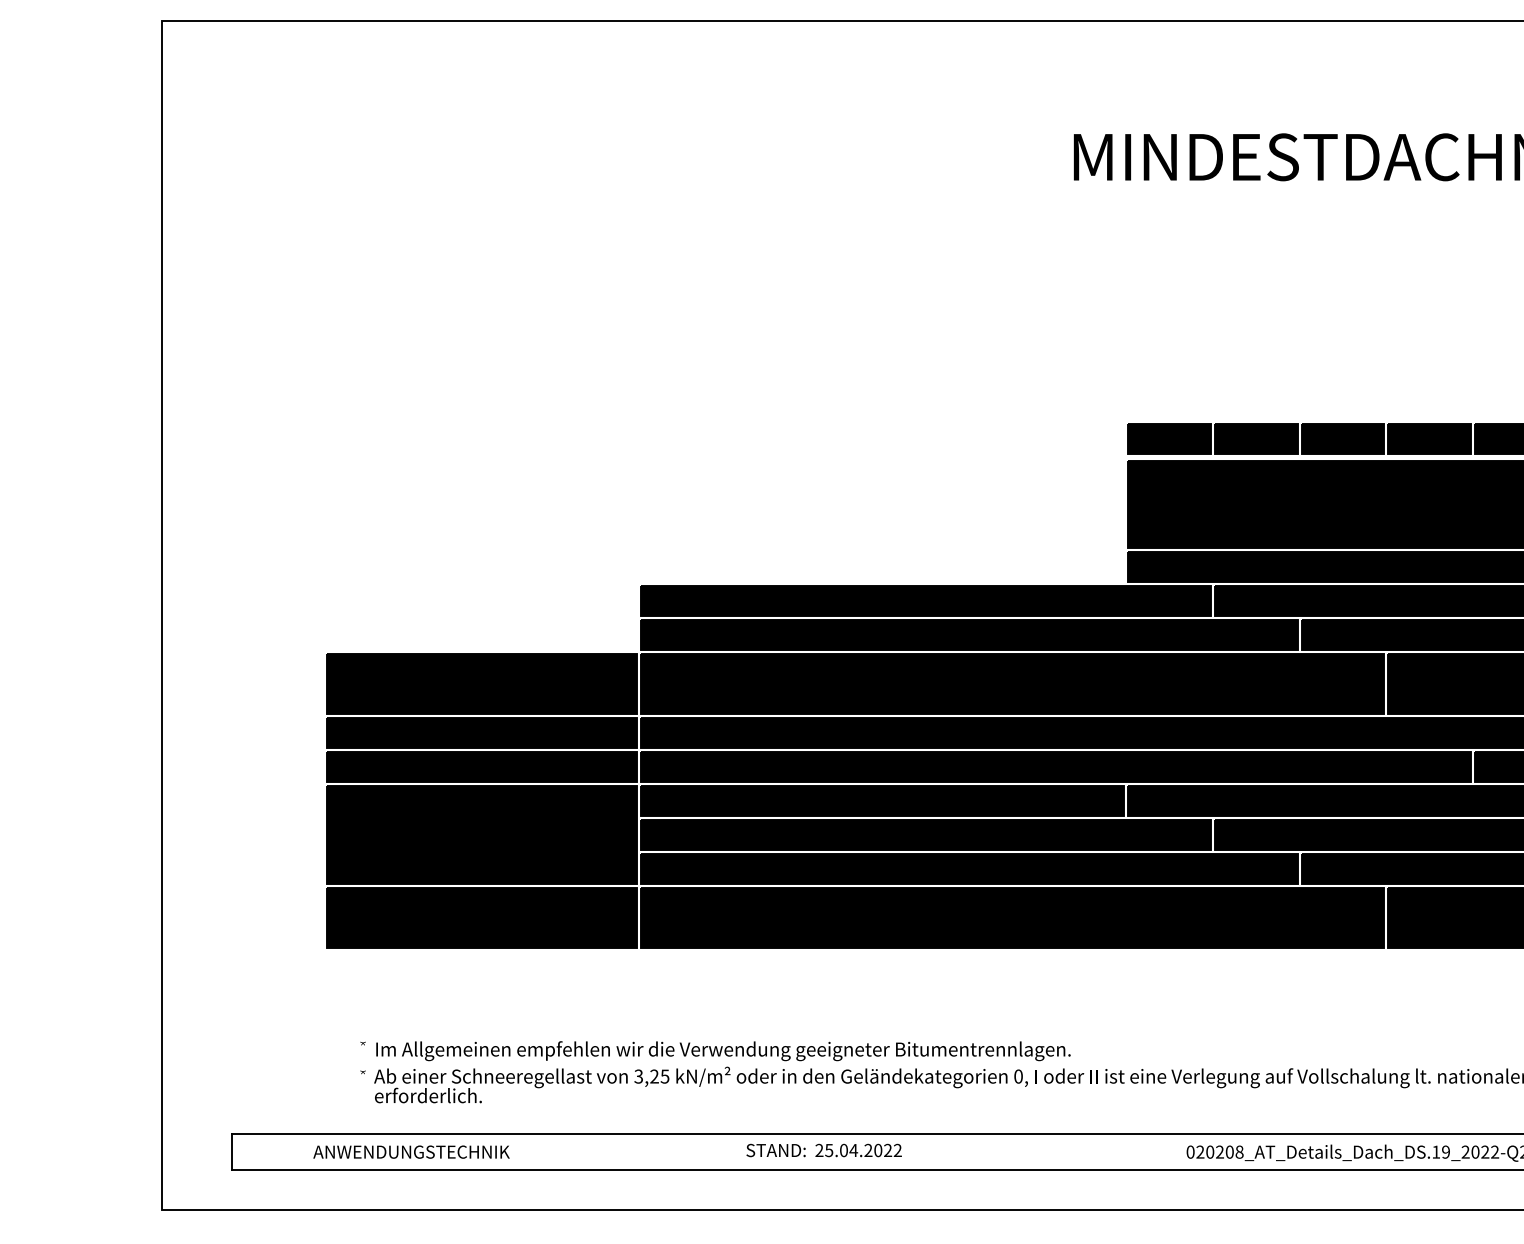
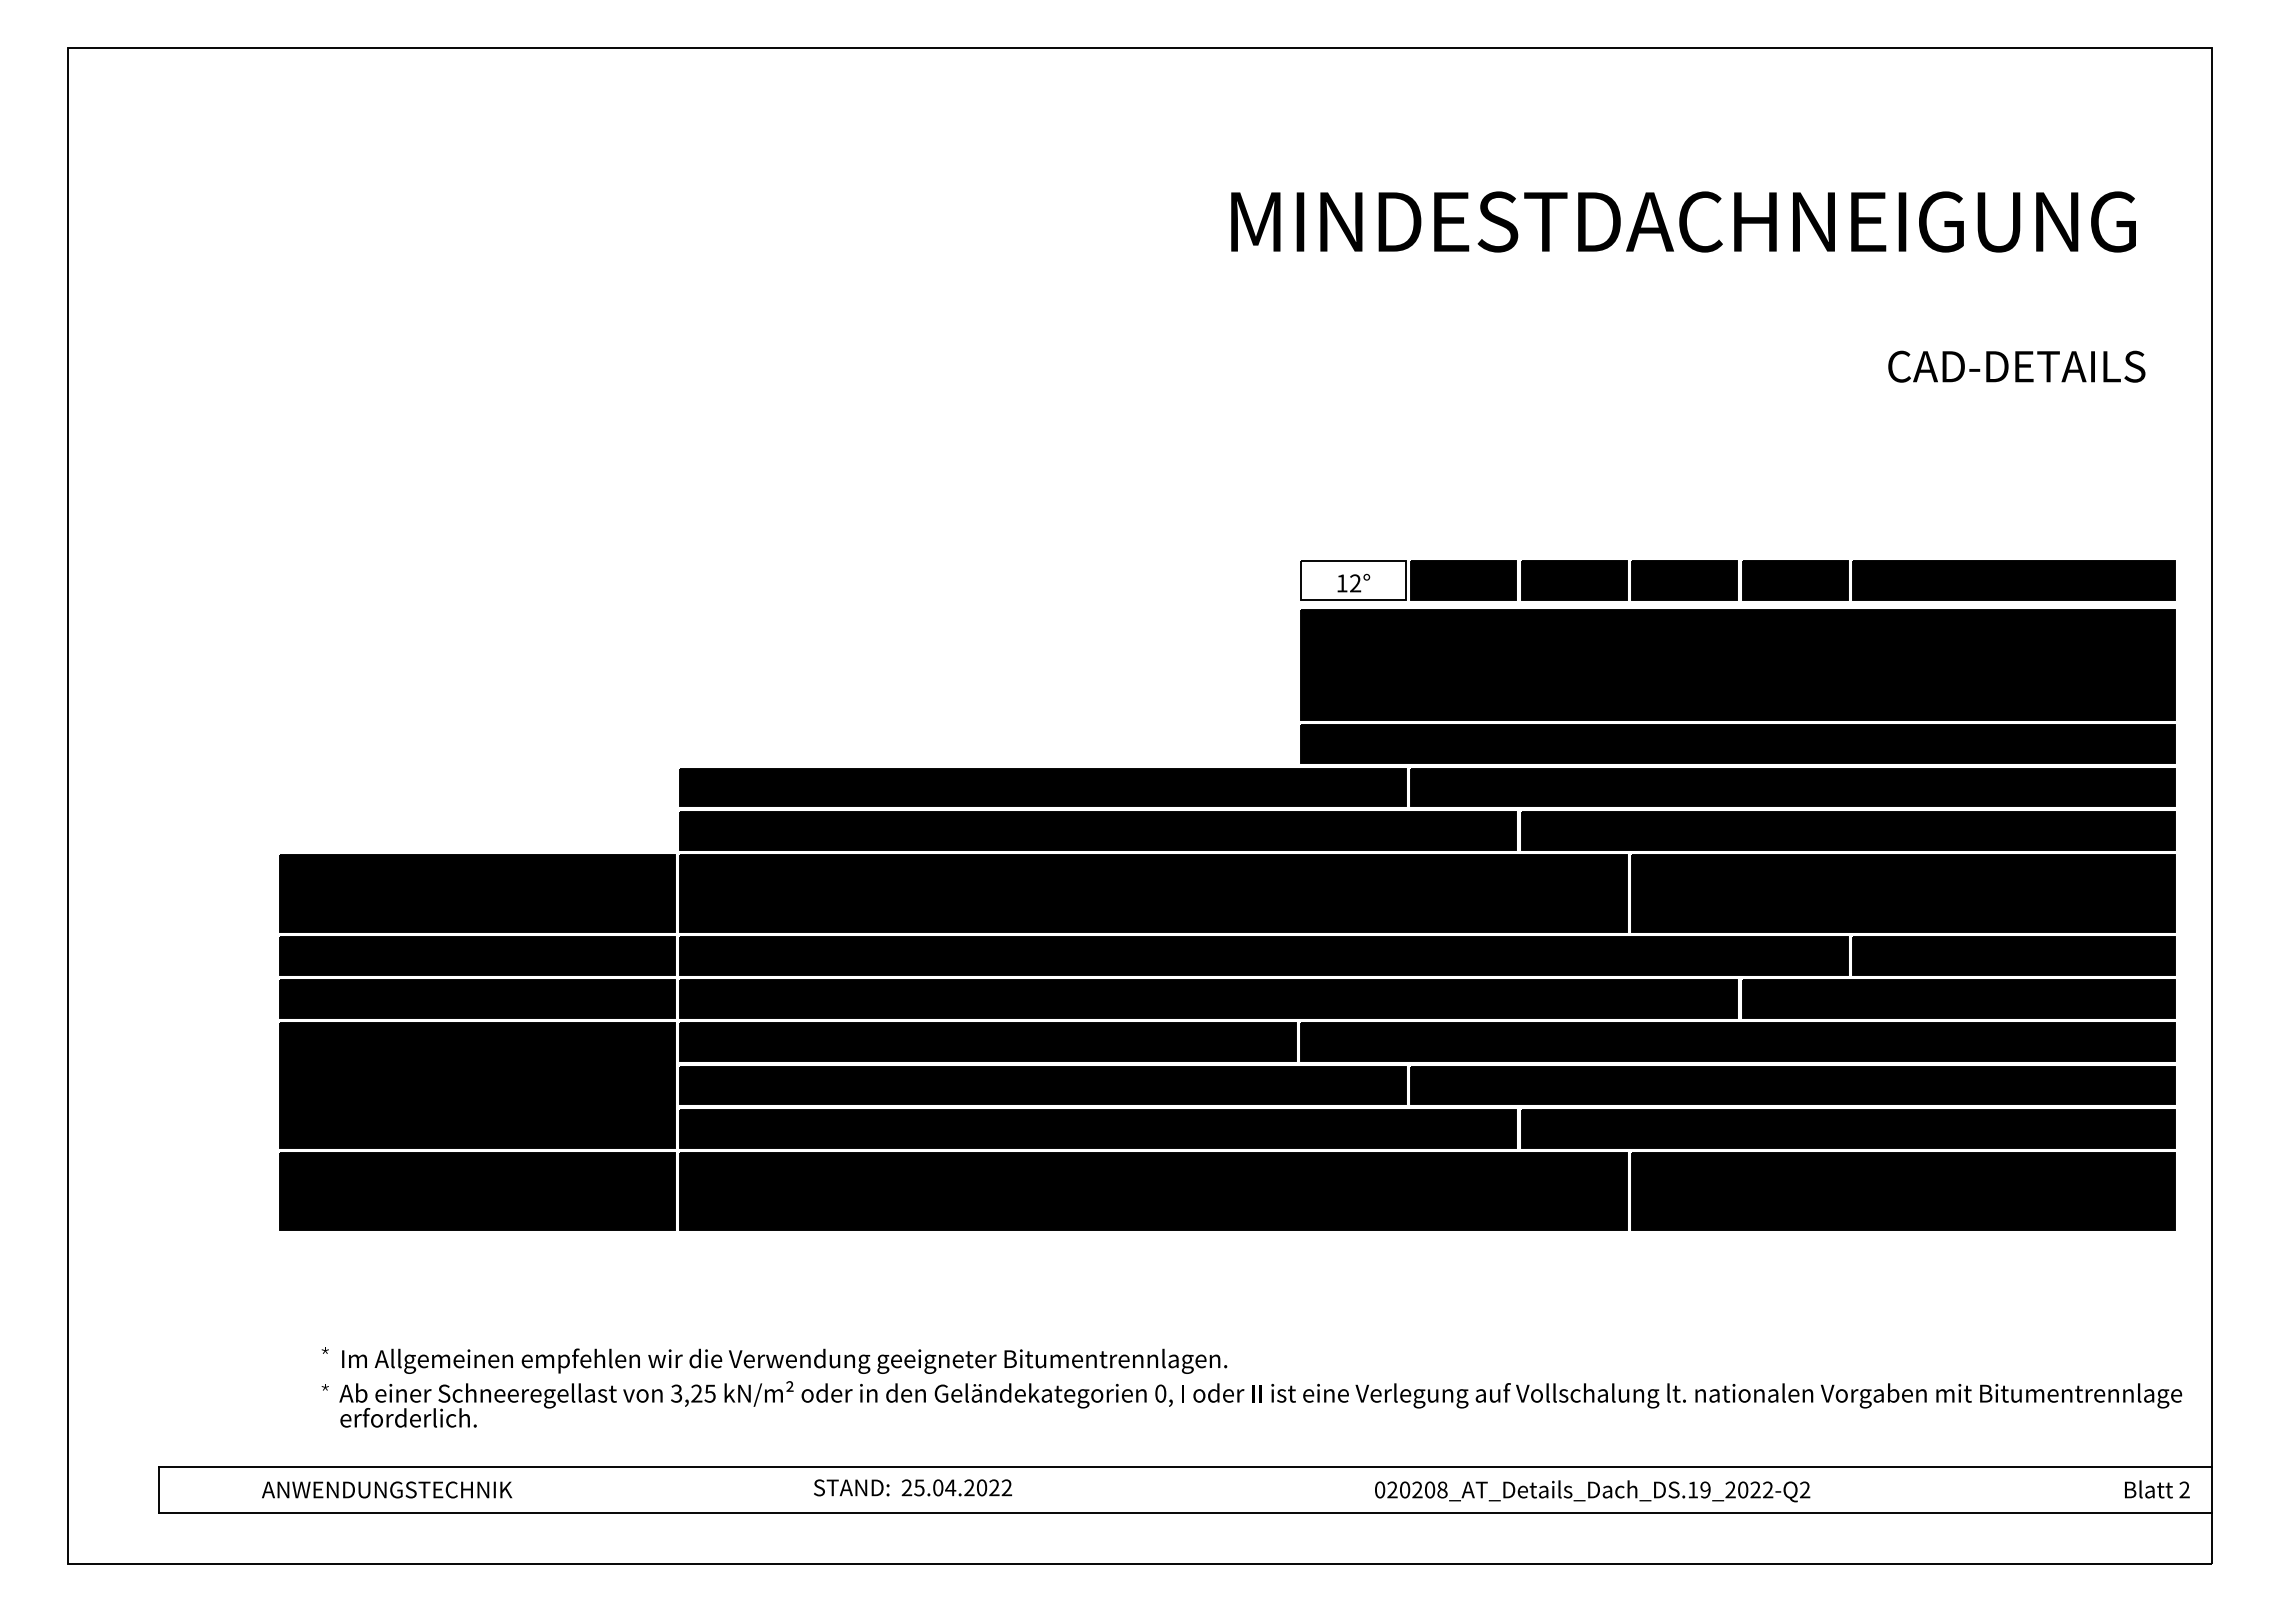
fill: (1169, 438) -> (1353, 580), removed

